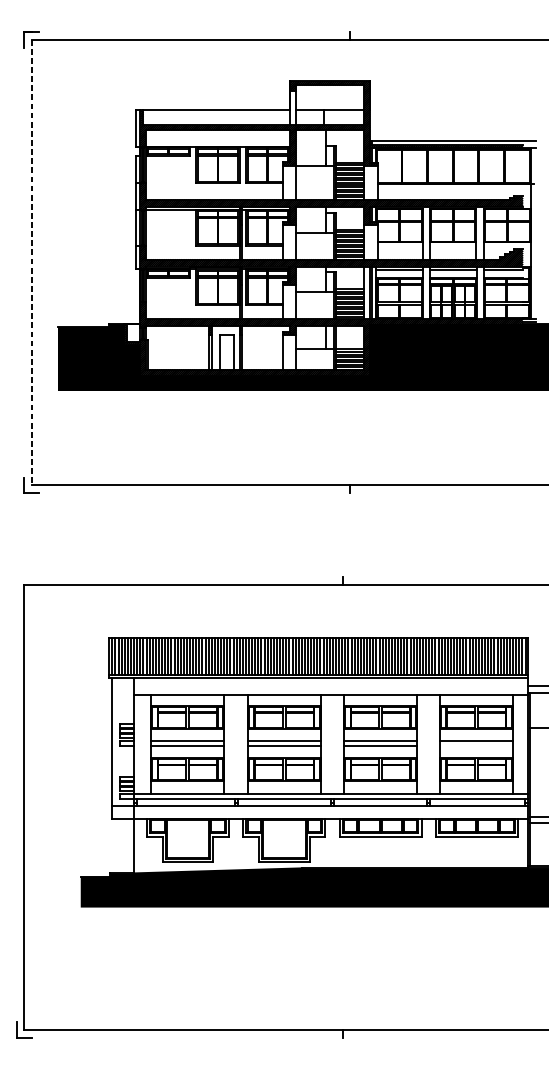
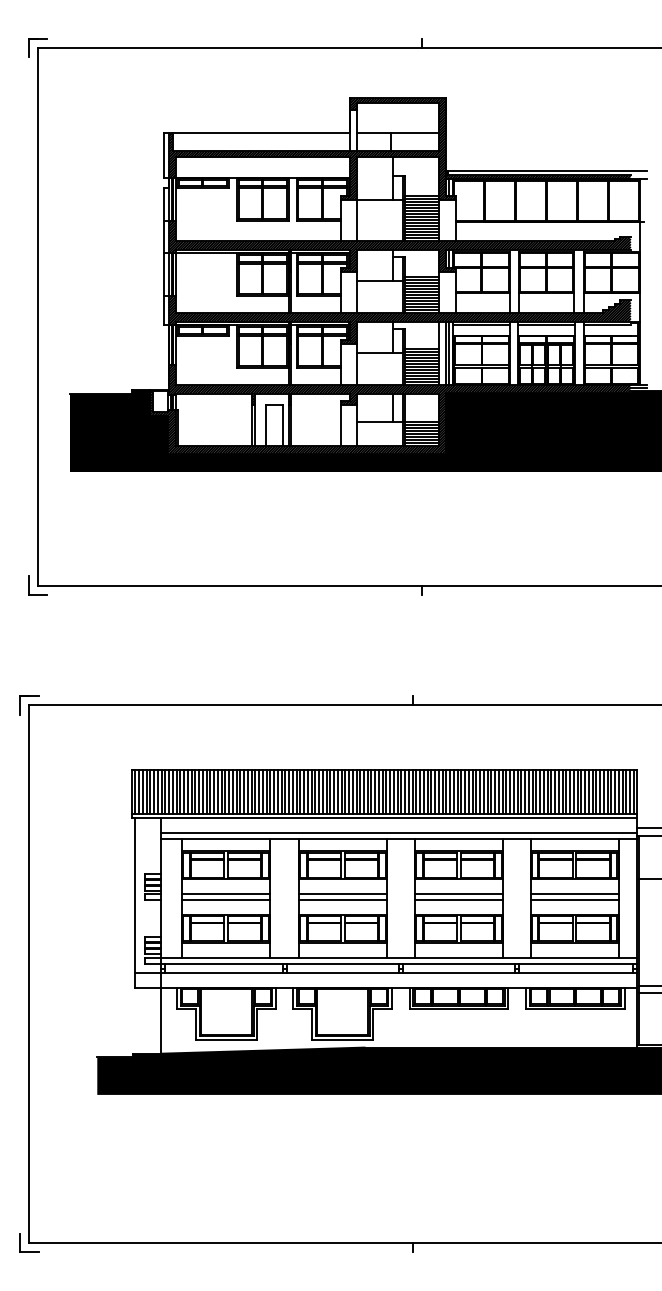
line: (31, 262) -> (37, 316), dashed -> solid
part: (24, 577) -> (29, 696), added
line: (330, 690) -> (398, 833), added
line: (476, 746) -> (574, 900), added

